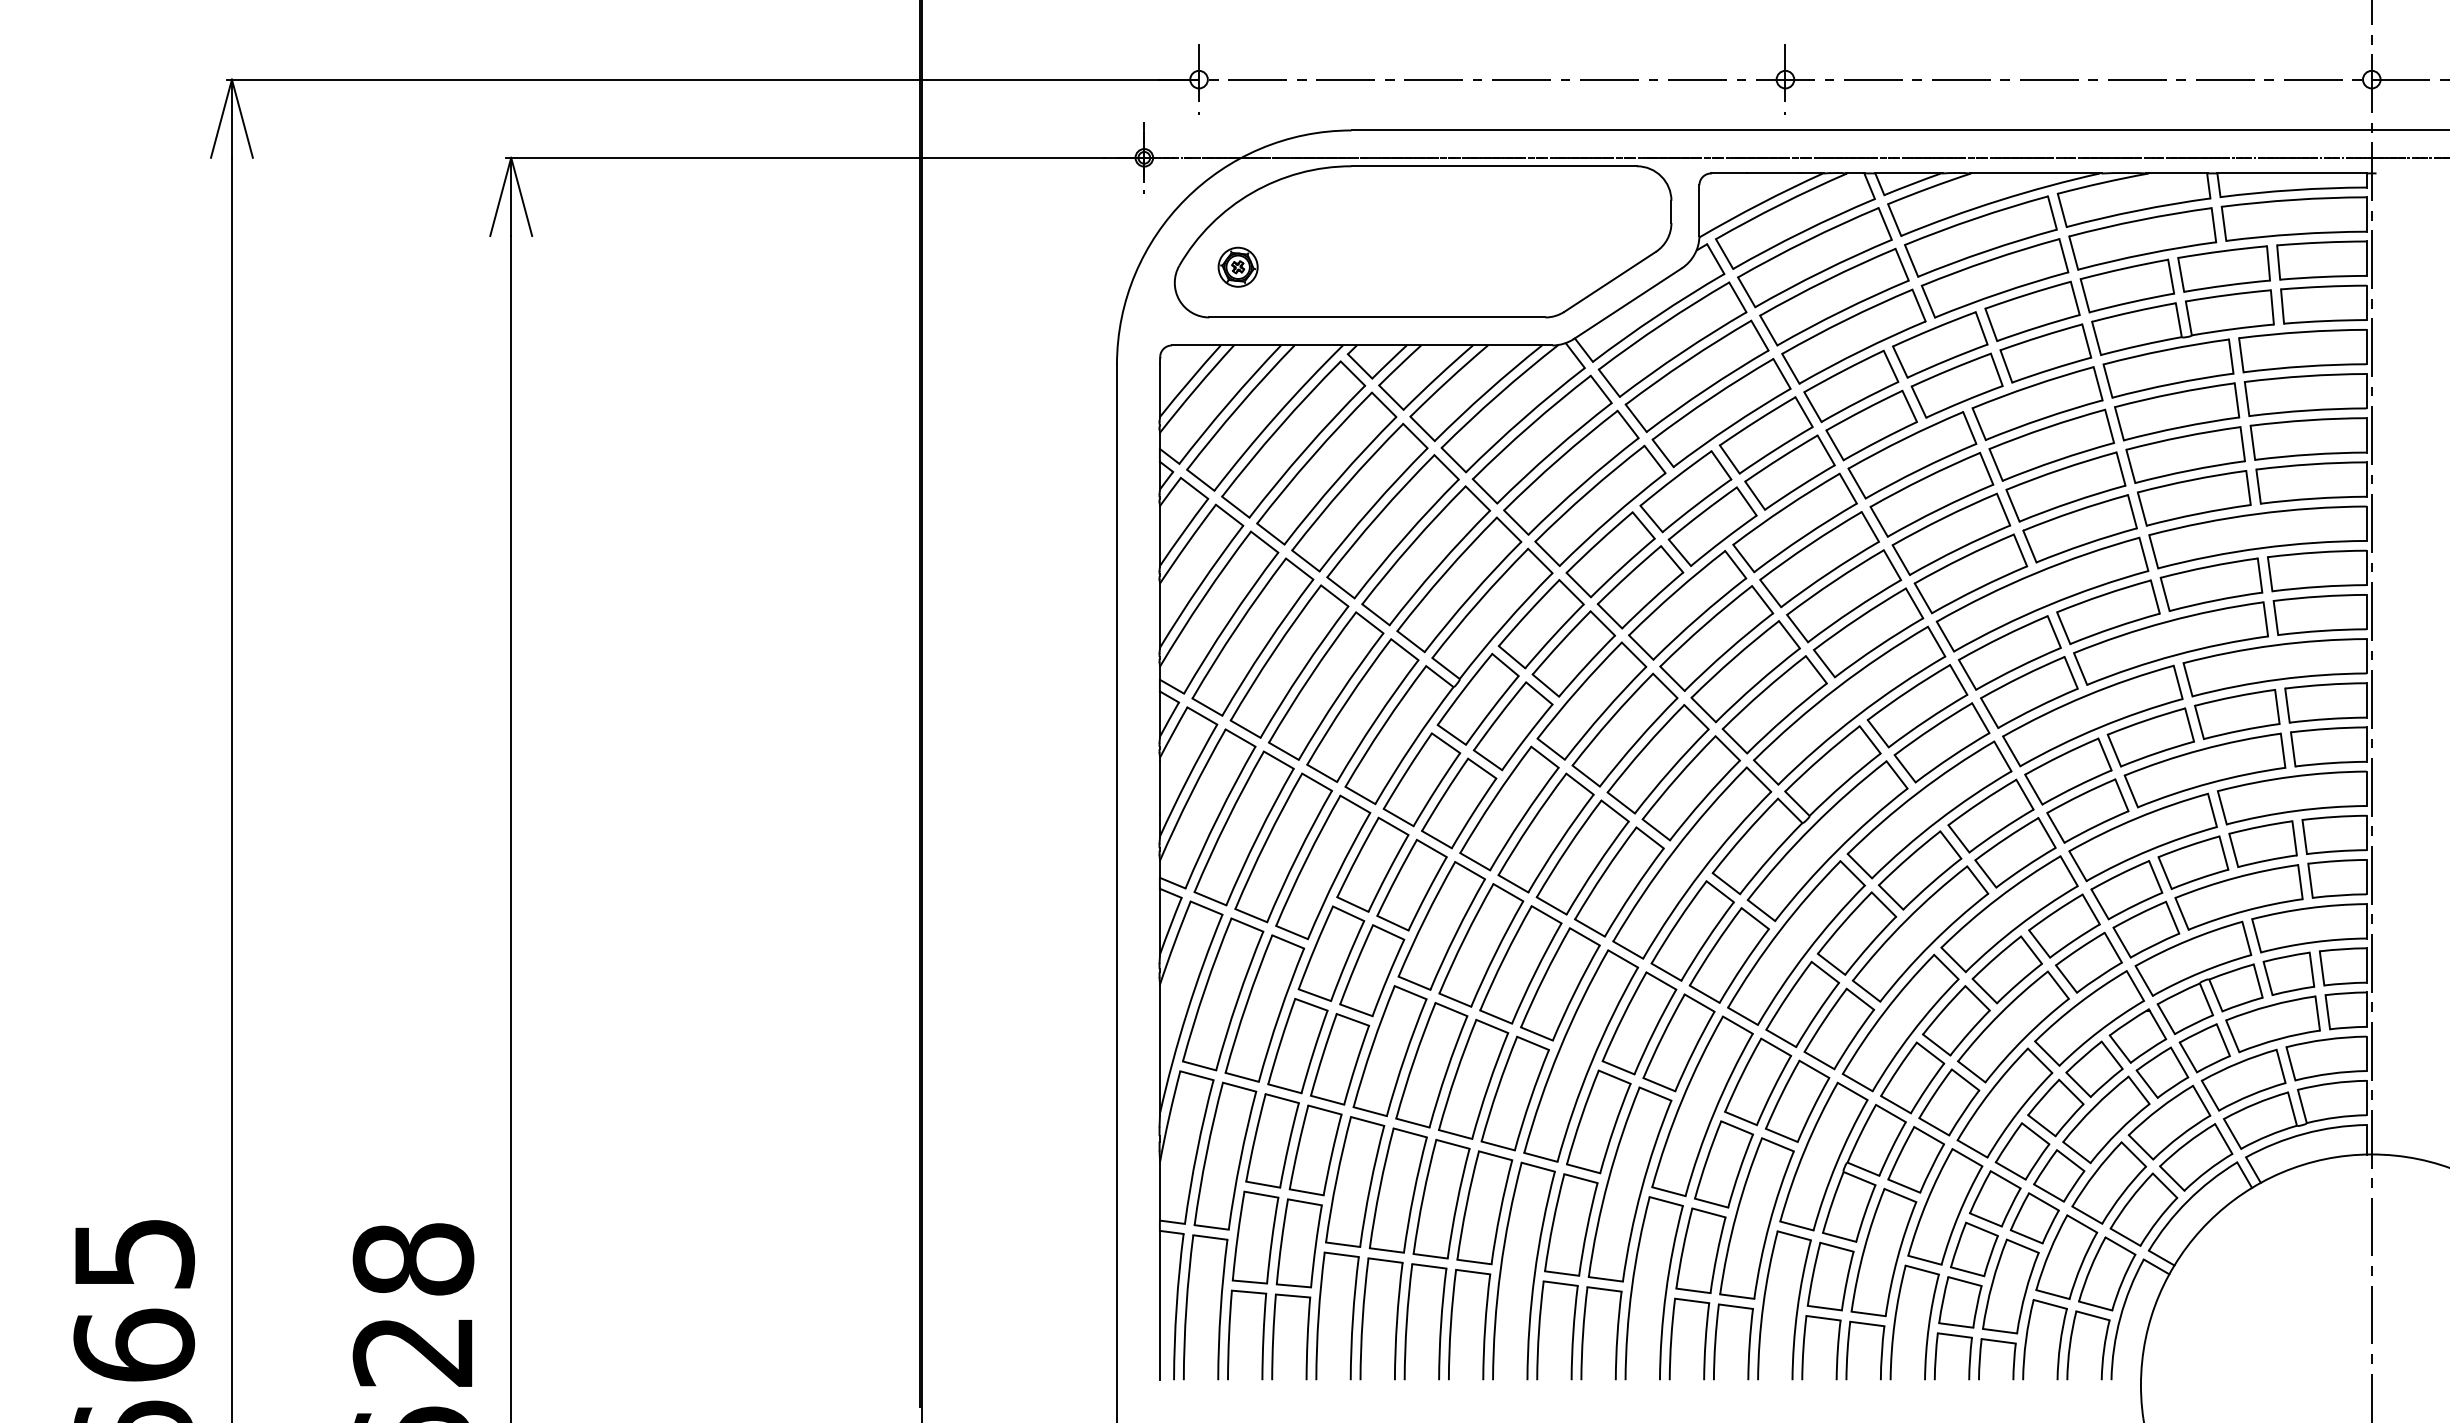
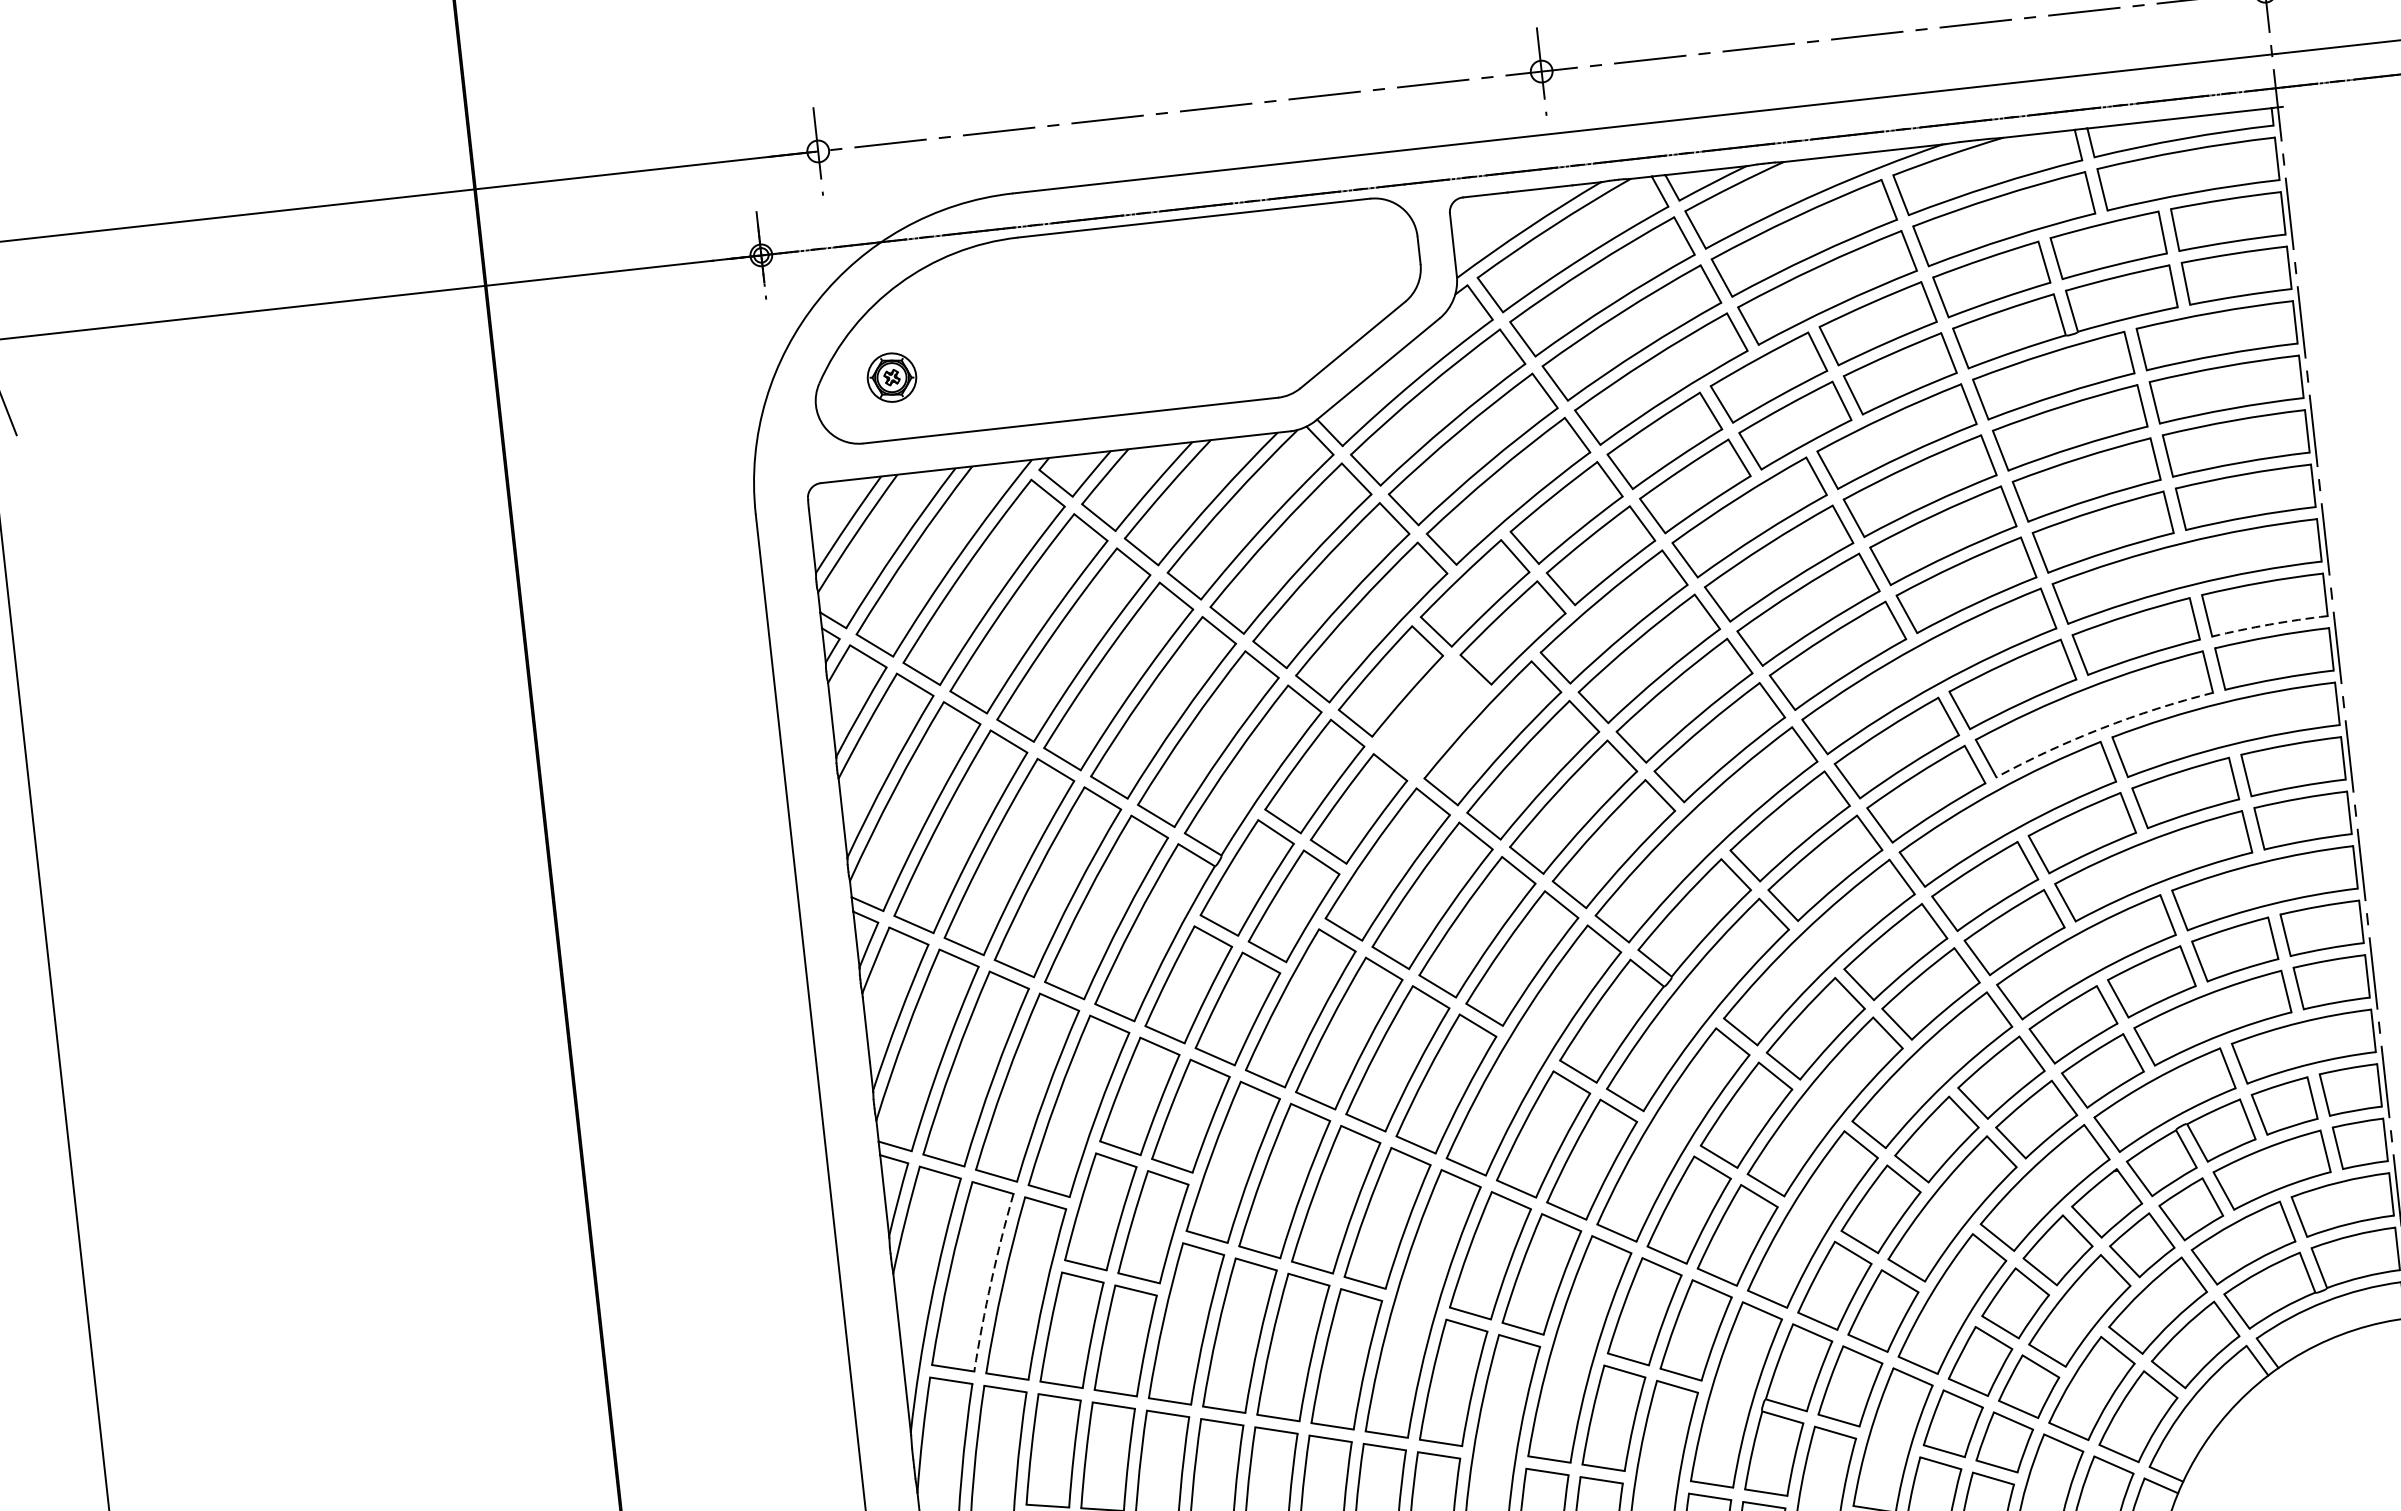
arc: (2319, 586) -> (2269, 624), solid -> dashed
part: (1640, 587) -> (1432, 717), removed
arc: (2176, 655) -> (2102, 728), solid -> dashed
arc: (1237, 1000) -> (991, 1282), solid -> dashed

